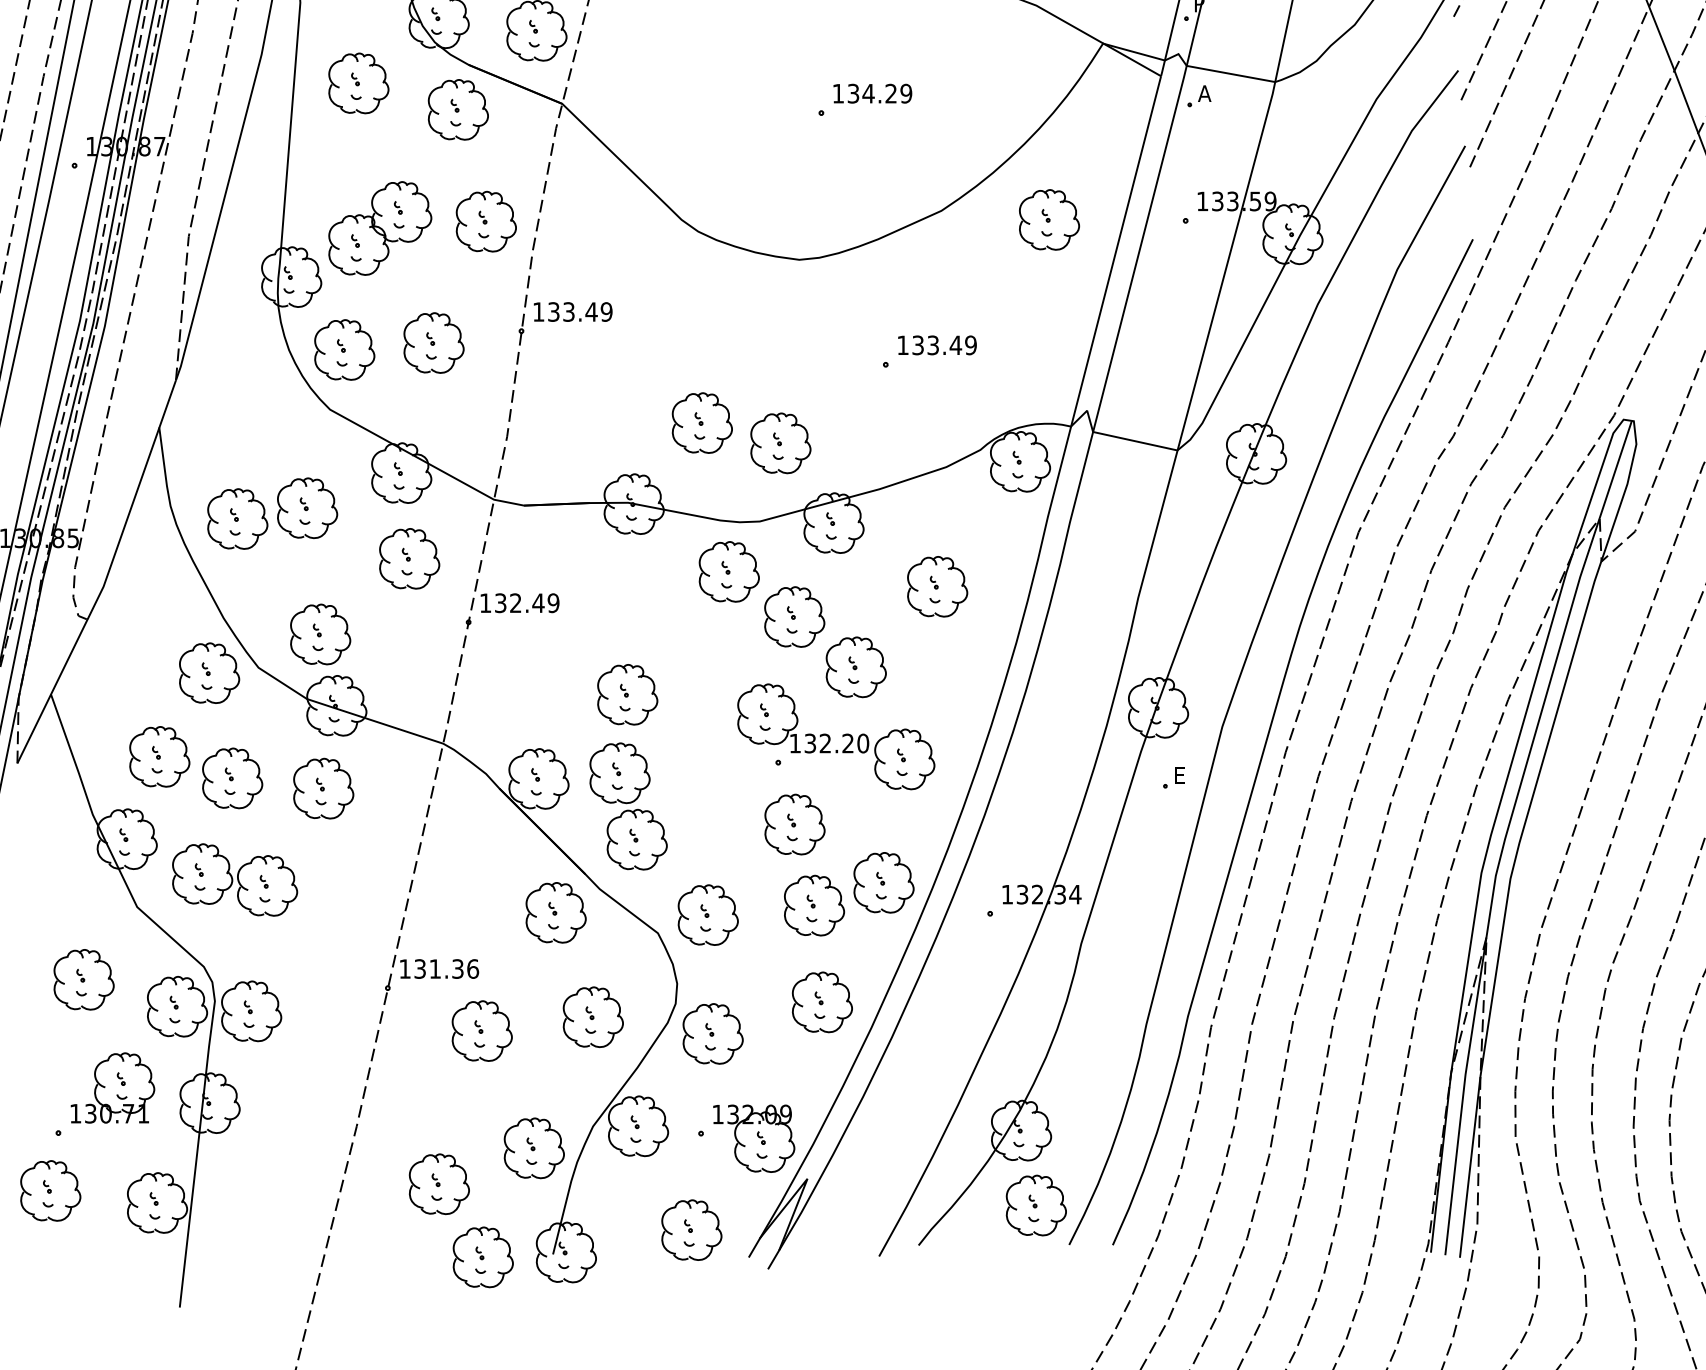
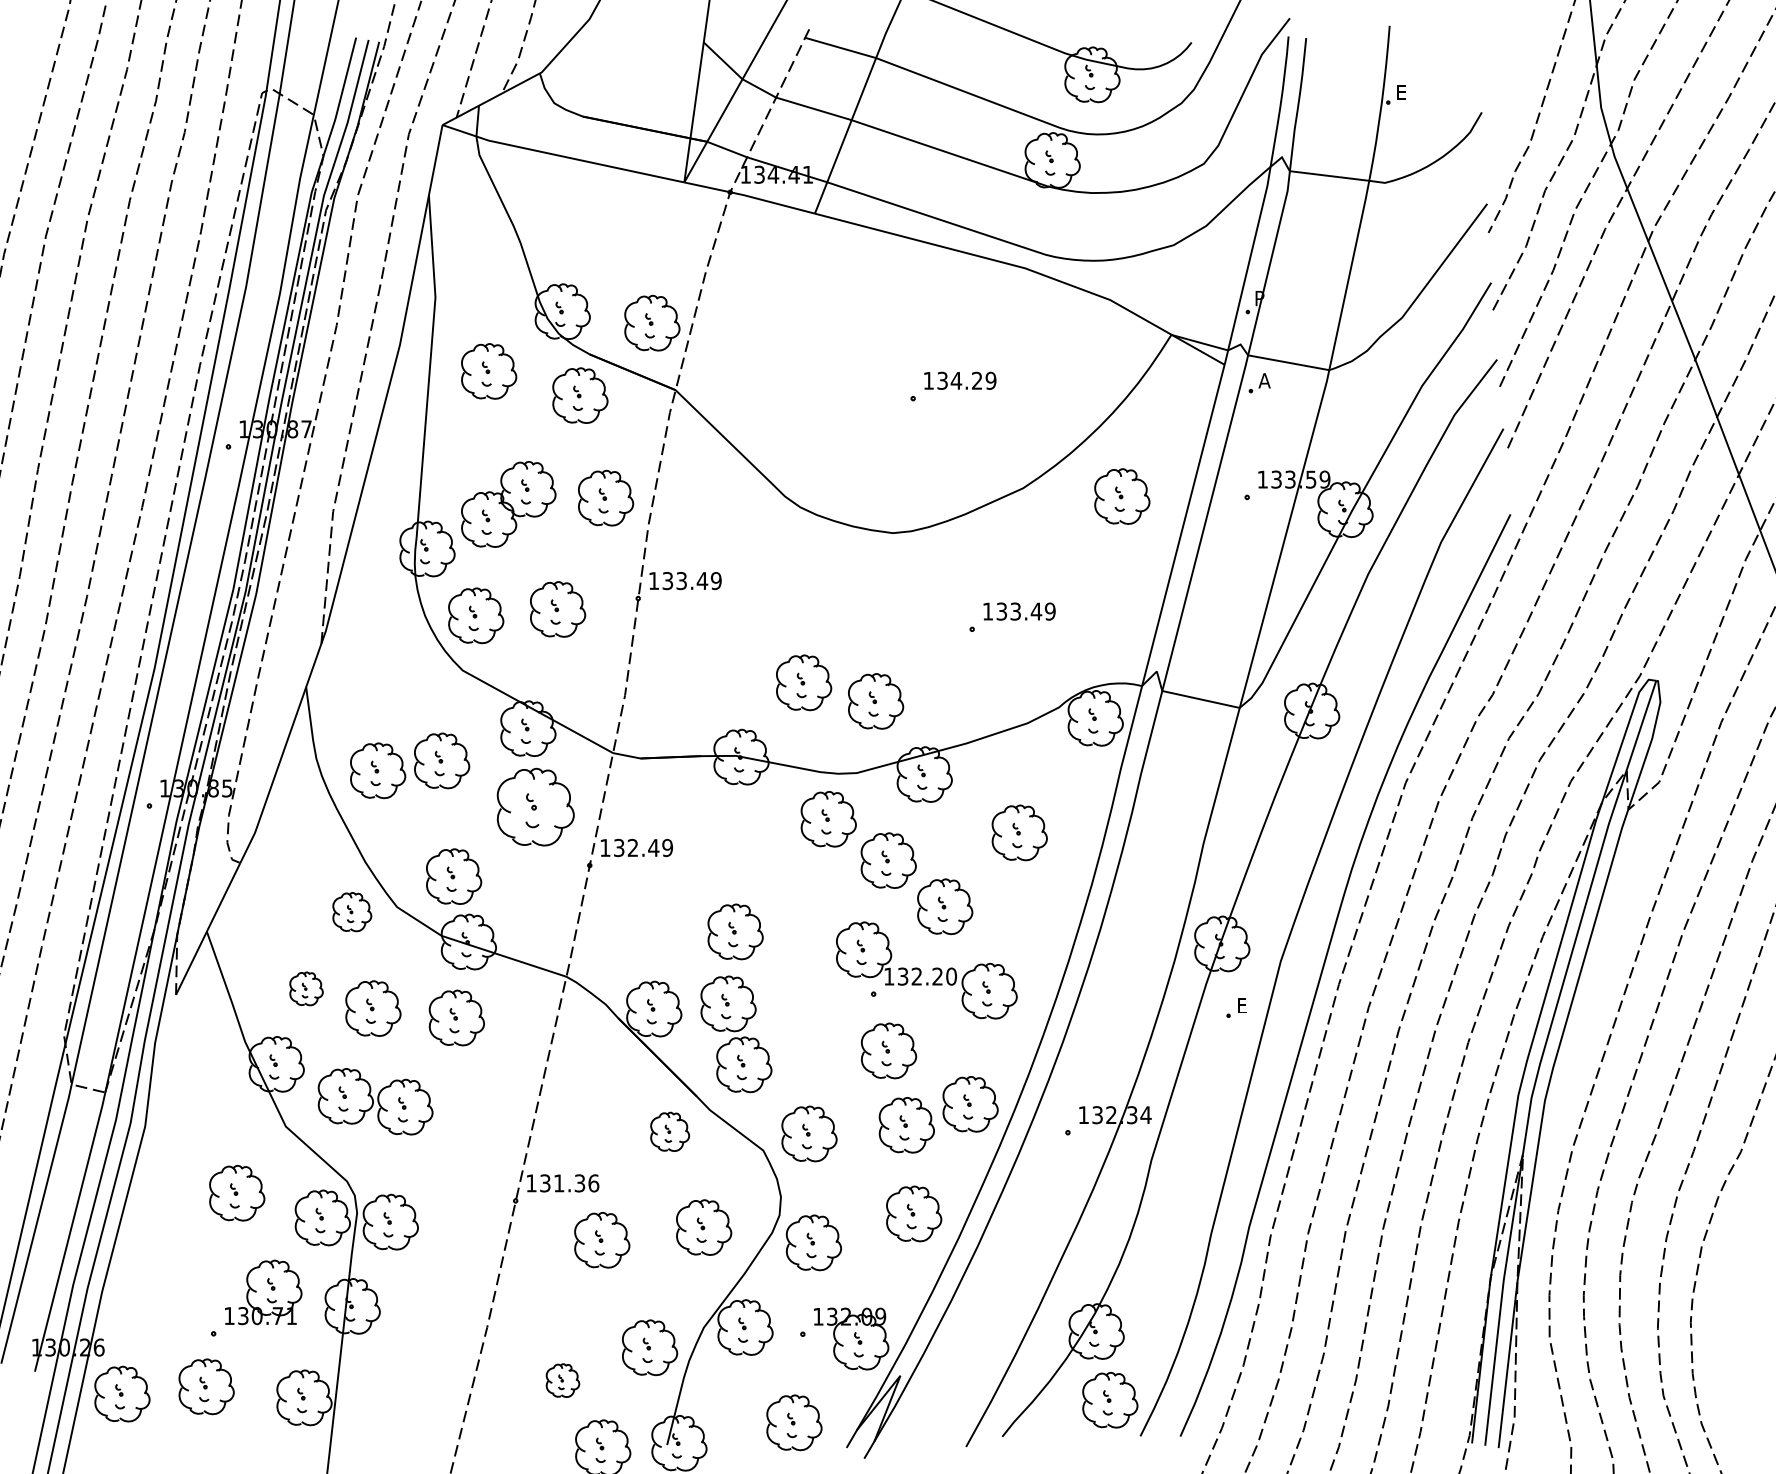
part: (409, 559) -> (535, 807), size x1.4
part: (209, 672) -> (352, 911), size x0.7
part: (159, 756) -> (306, 988), size x0.6
part: (556, 912) -> (670, 1131), size x0.7
part: (438, 1184) -> (562, 1380), size x0.6

